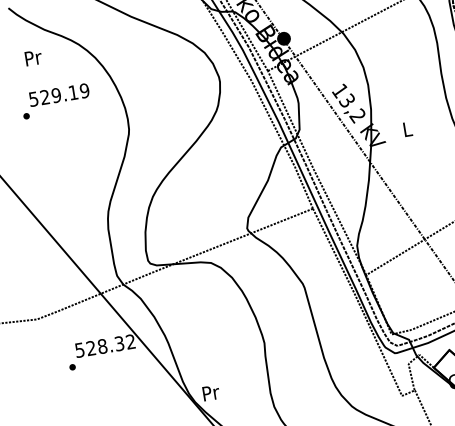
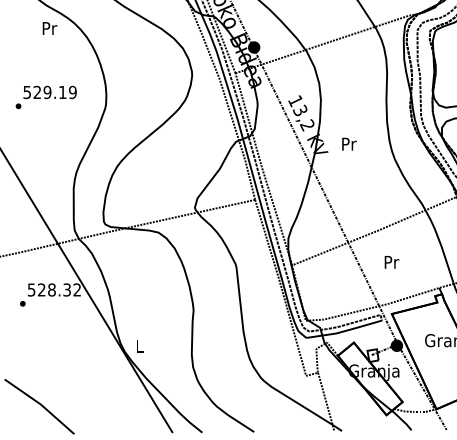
text: (33, 58) -> (49, 28), moved
text: (55, 101) -> (45, 97), moved
text: (408, 128) -> (349, 143), L -> Pr
text: (210, 392) -> (139, 345), Pr -> L

